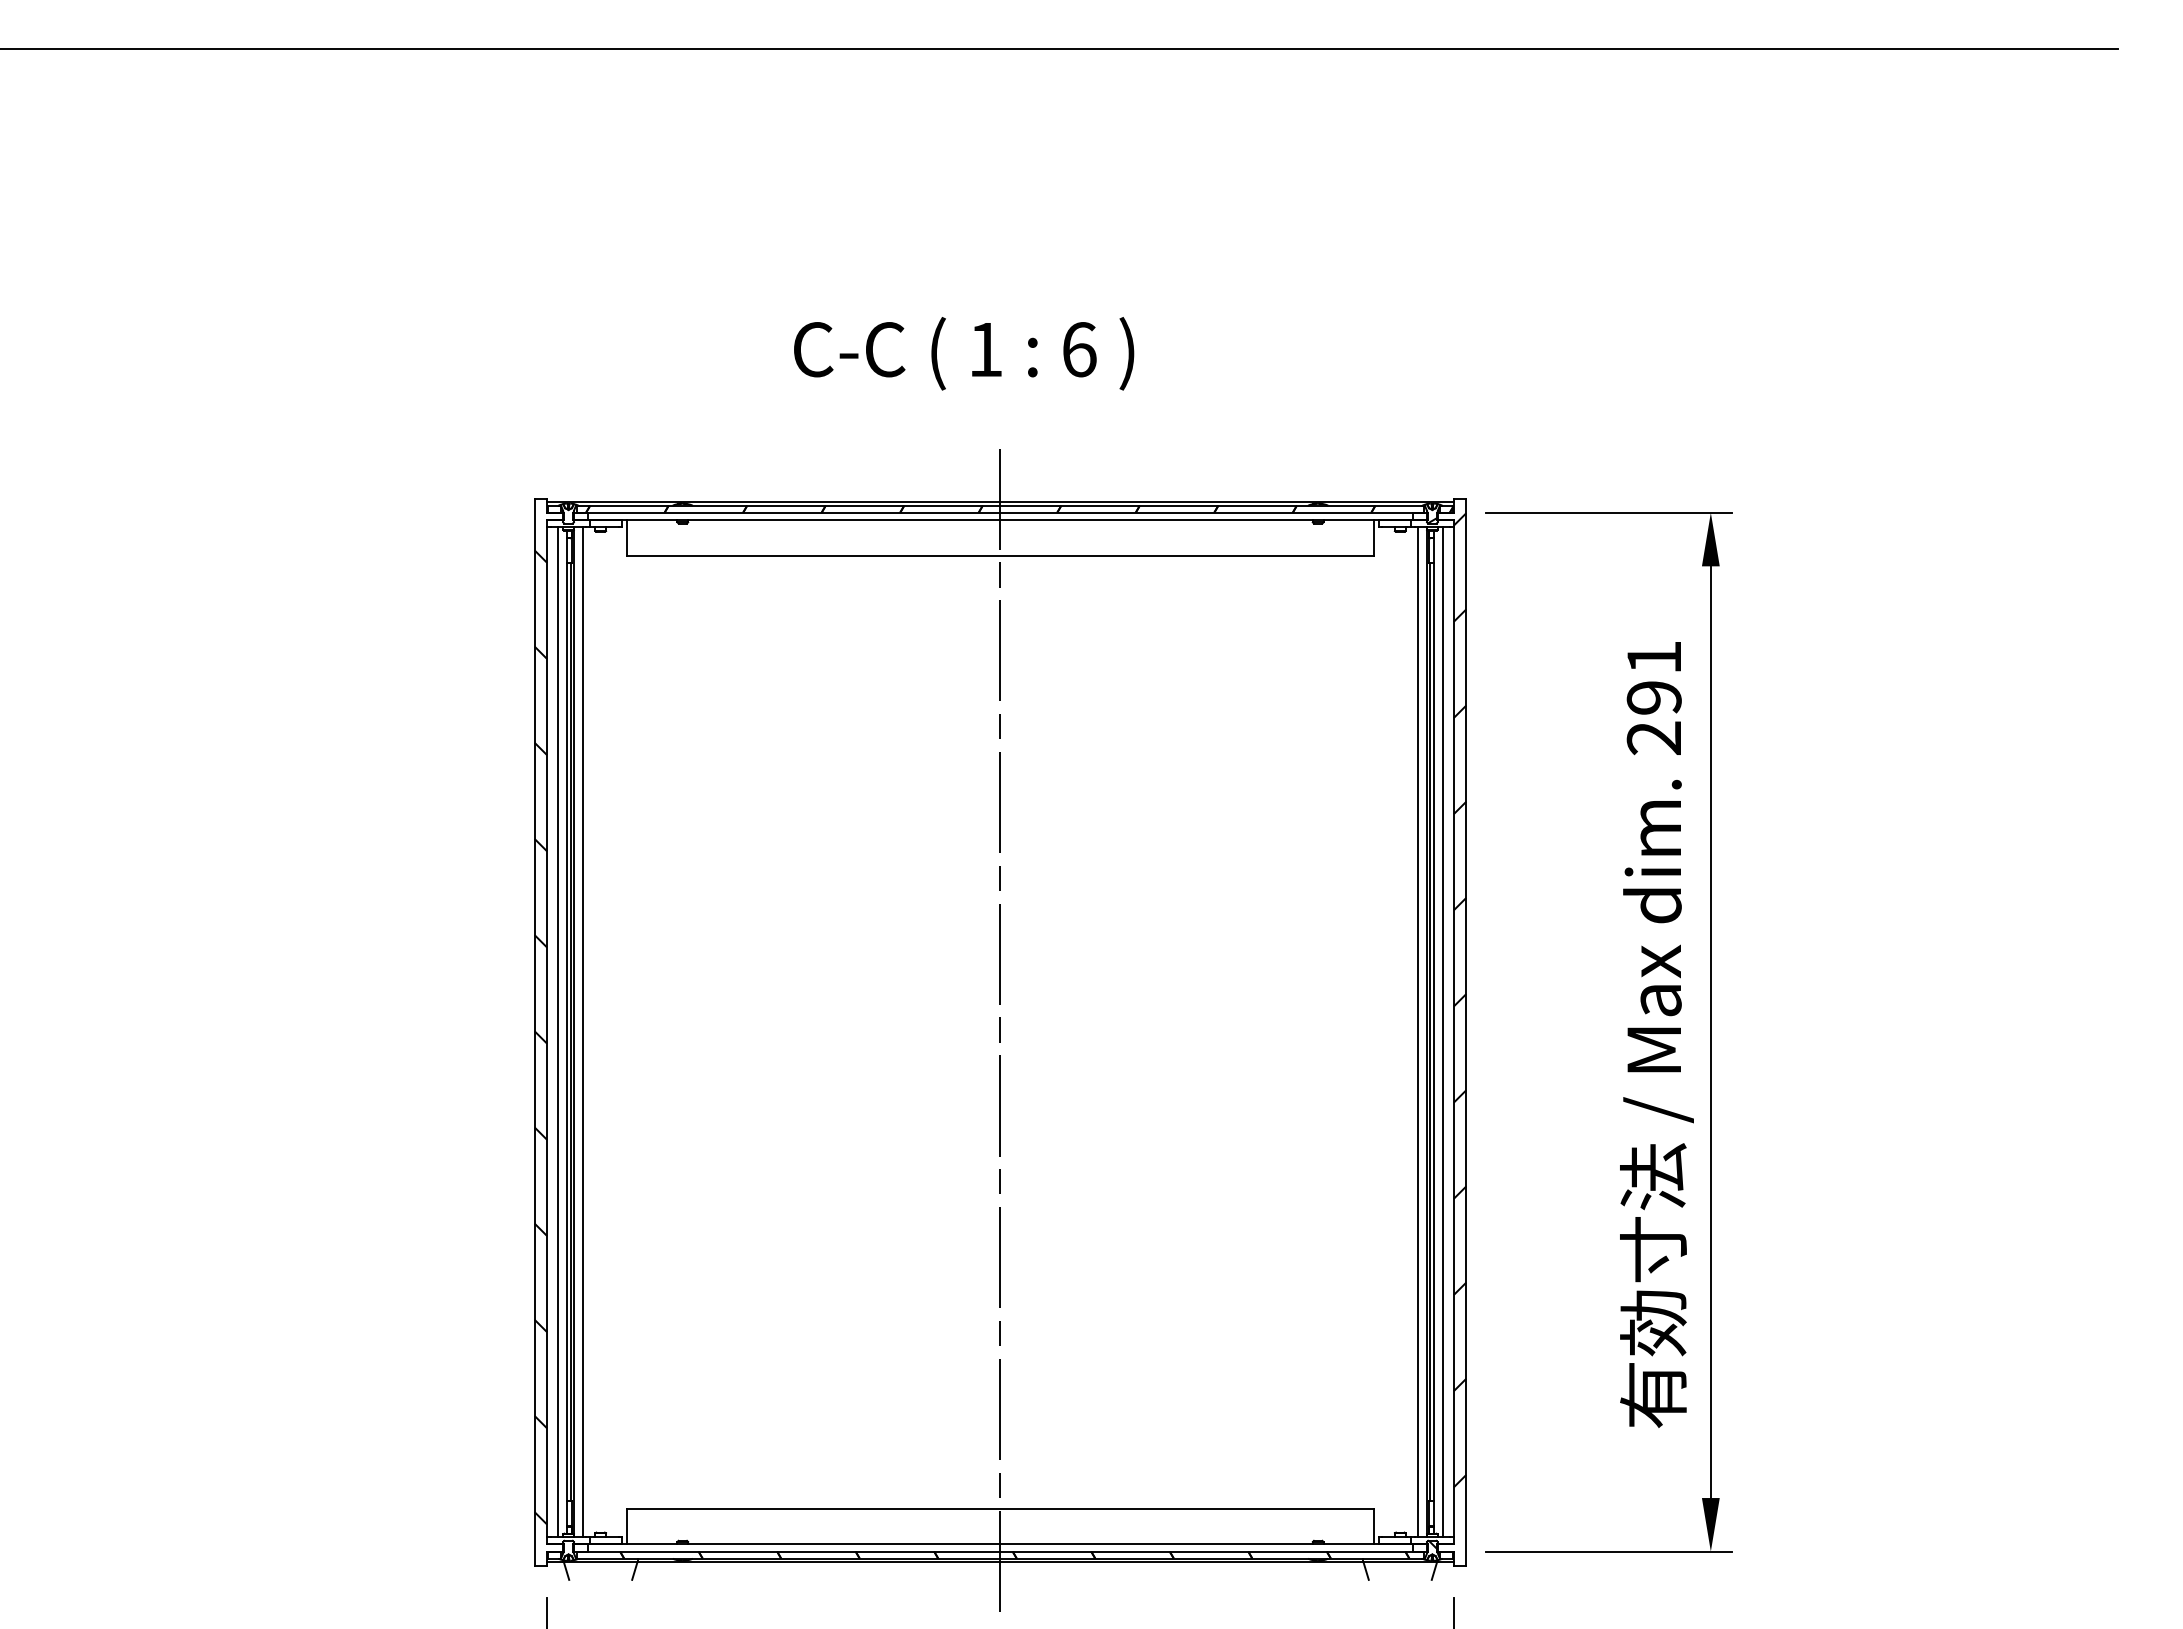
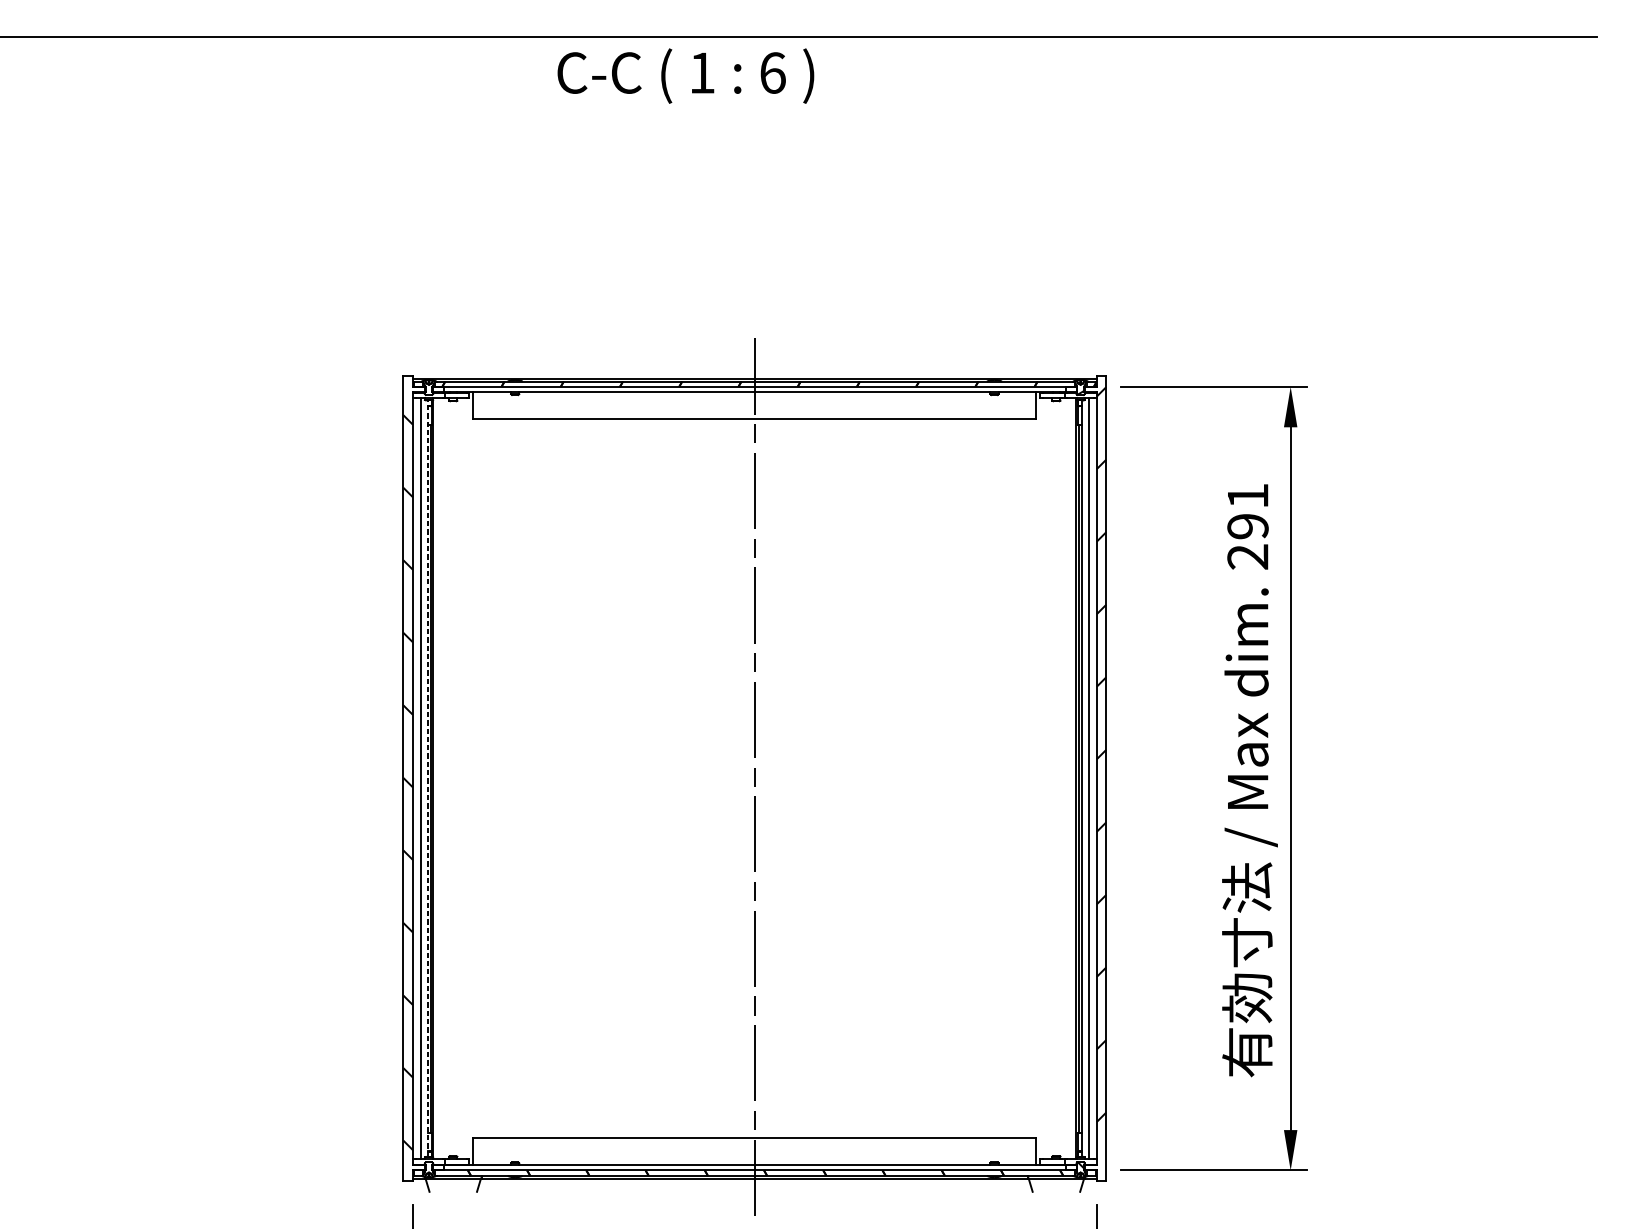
text: (964, 353) -> (686, 75), moved
line: (582, 1031) -> (439, 778), removed
line: (1418, 1031) -> (1070, 778), removed
line: (566, 1032) -> (427, 778), solid -> dashed

